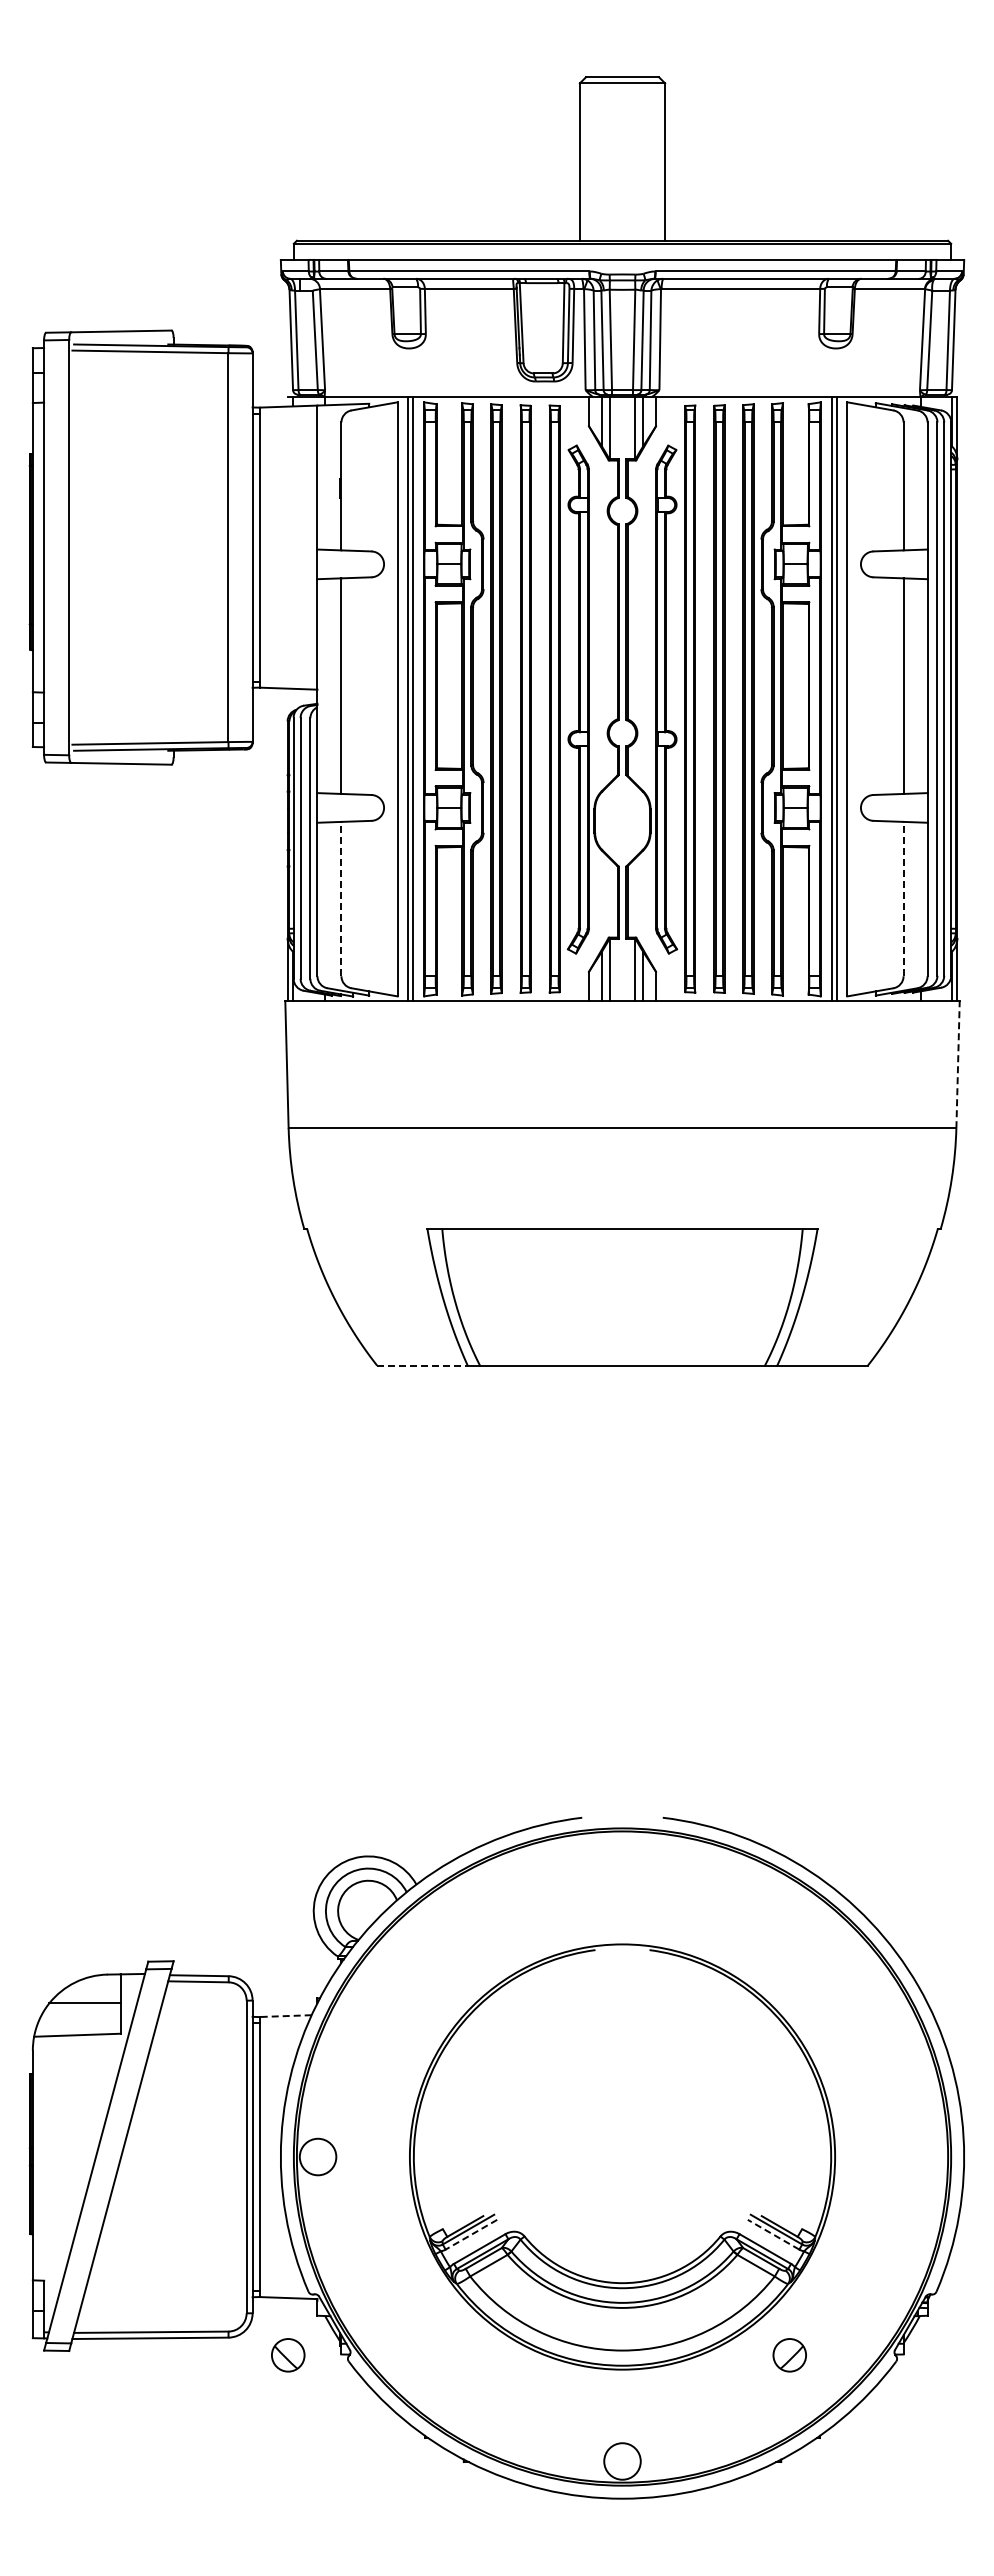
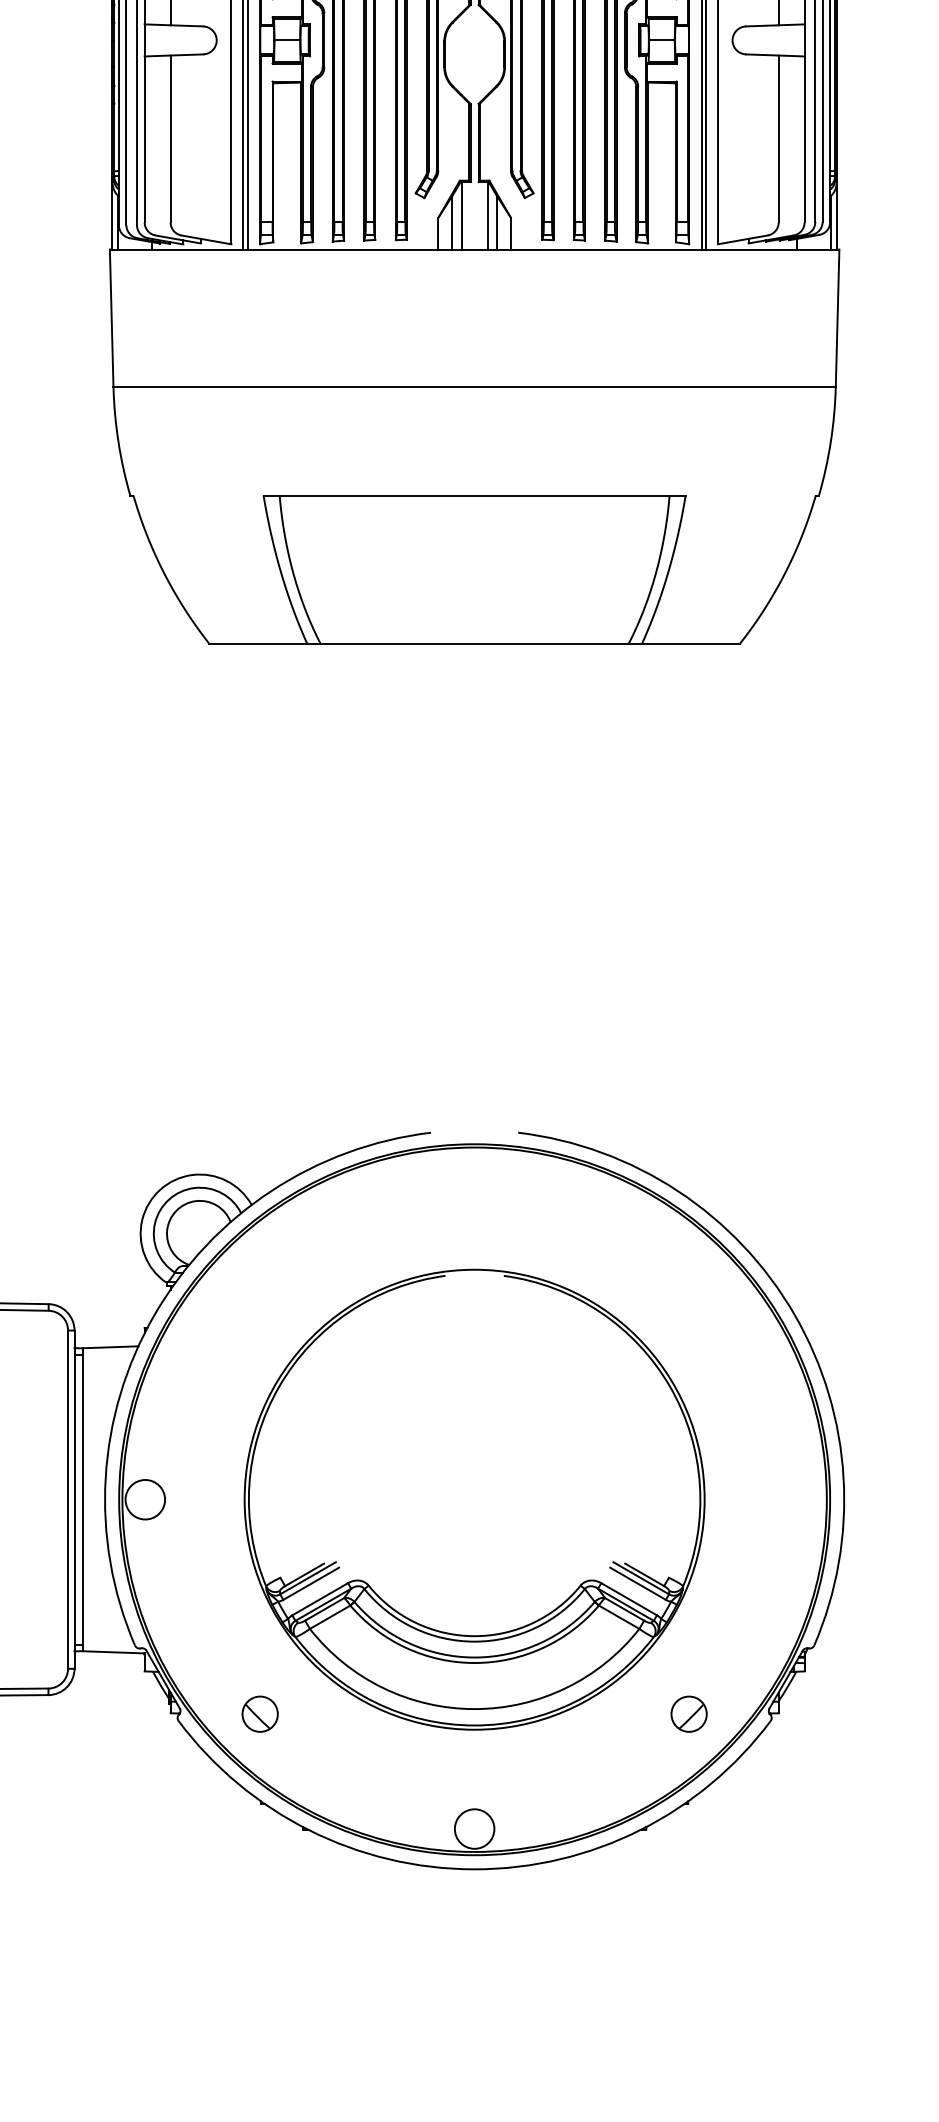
line: (341, 898) -> (170, 138), dashed -> solid
line: (903, 898) -> (778, 138), dashed -> solid
line: (958, 1064) -> (838, 317), dashed -> solid
line: (422, 1365) -> (258, 643), dashed -> solid
line: (285, 2016) -> (110, 1347), dashed -> solid
line: (471, 2234) -> (311, 1583), dashed -> solid
line: (773, 2234) -> (637, 1583), dashed -> solid
part: (288, 2355) -> (260, 1714), moved
part: (789, 2355) -> (688, 1714), moved

